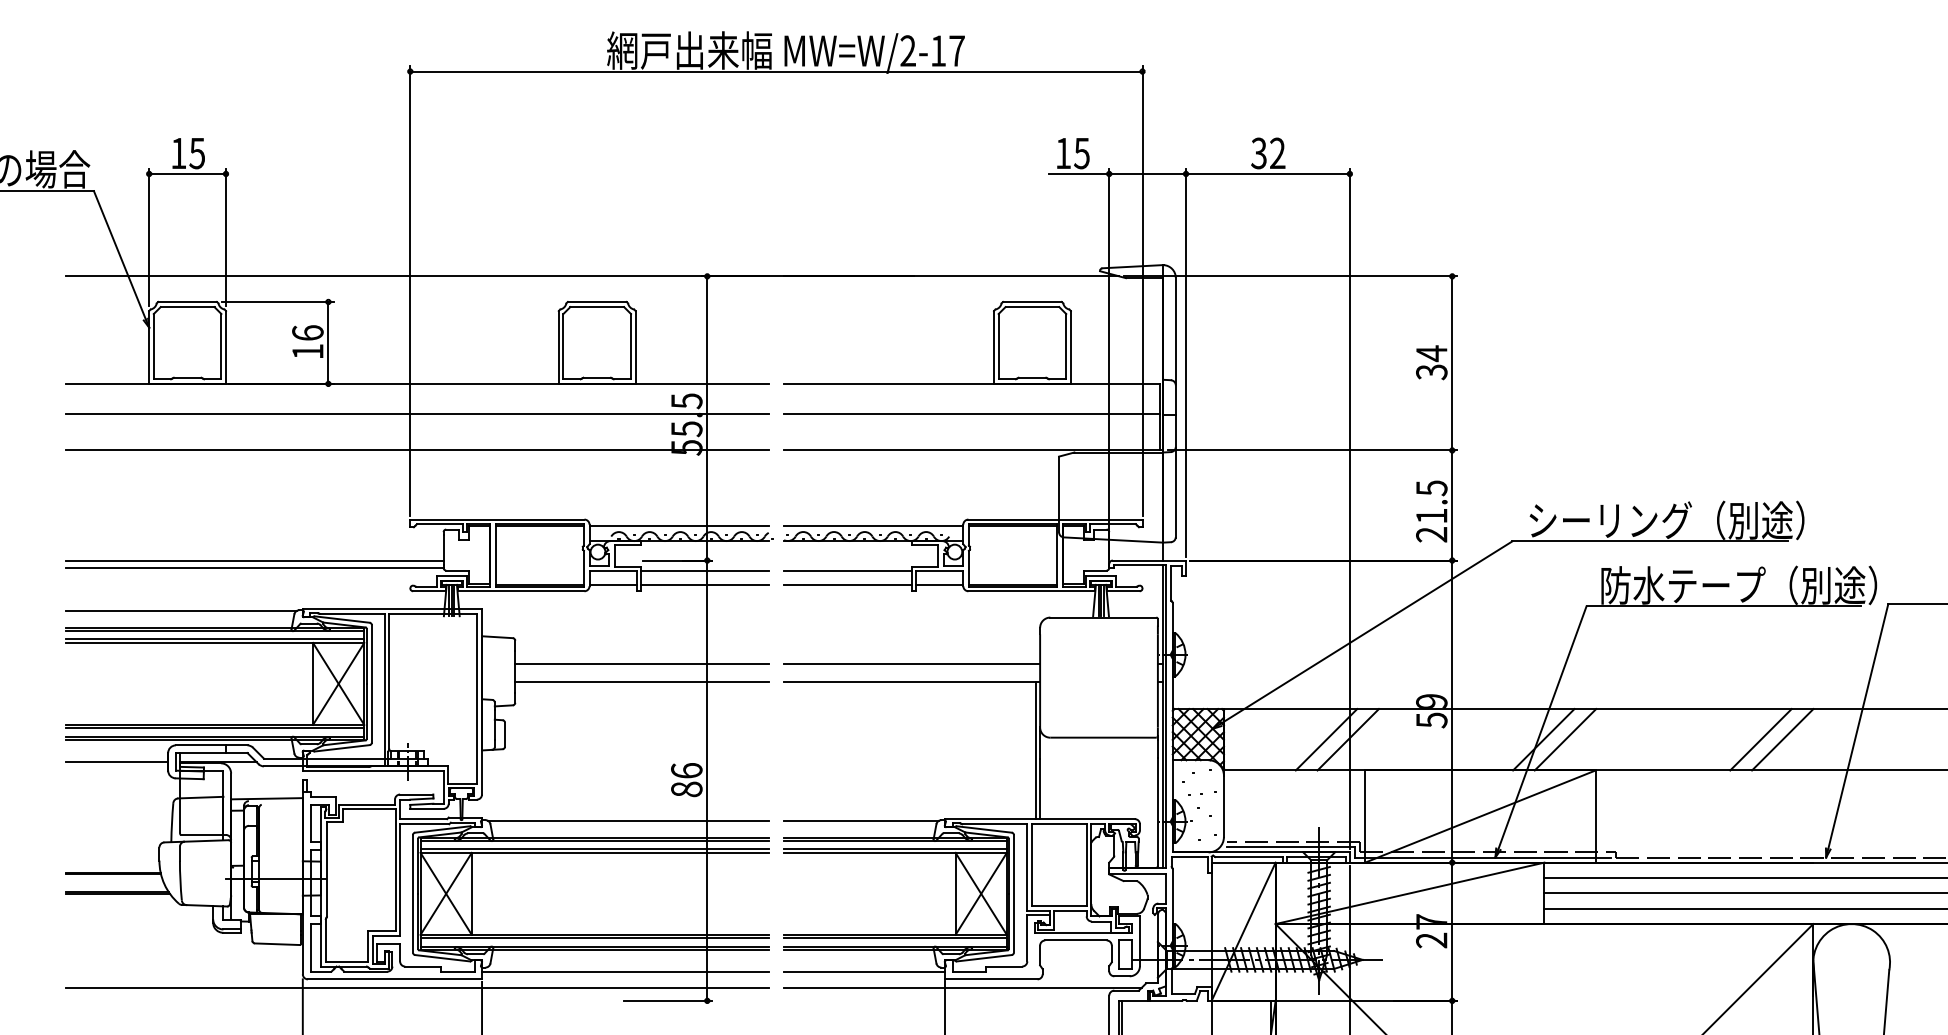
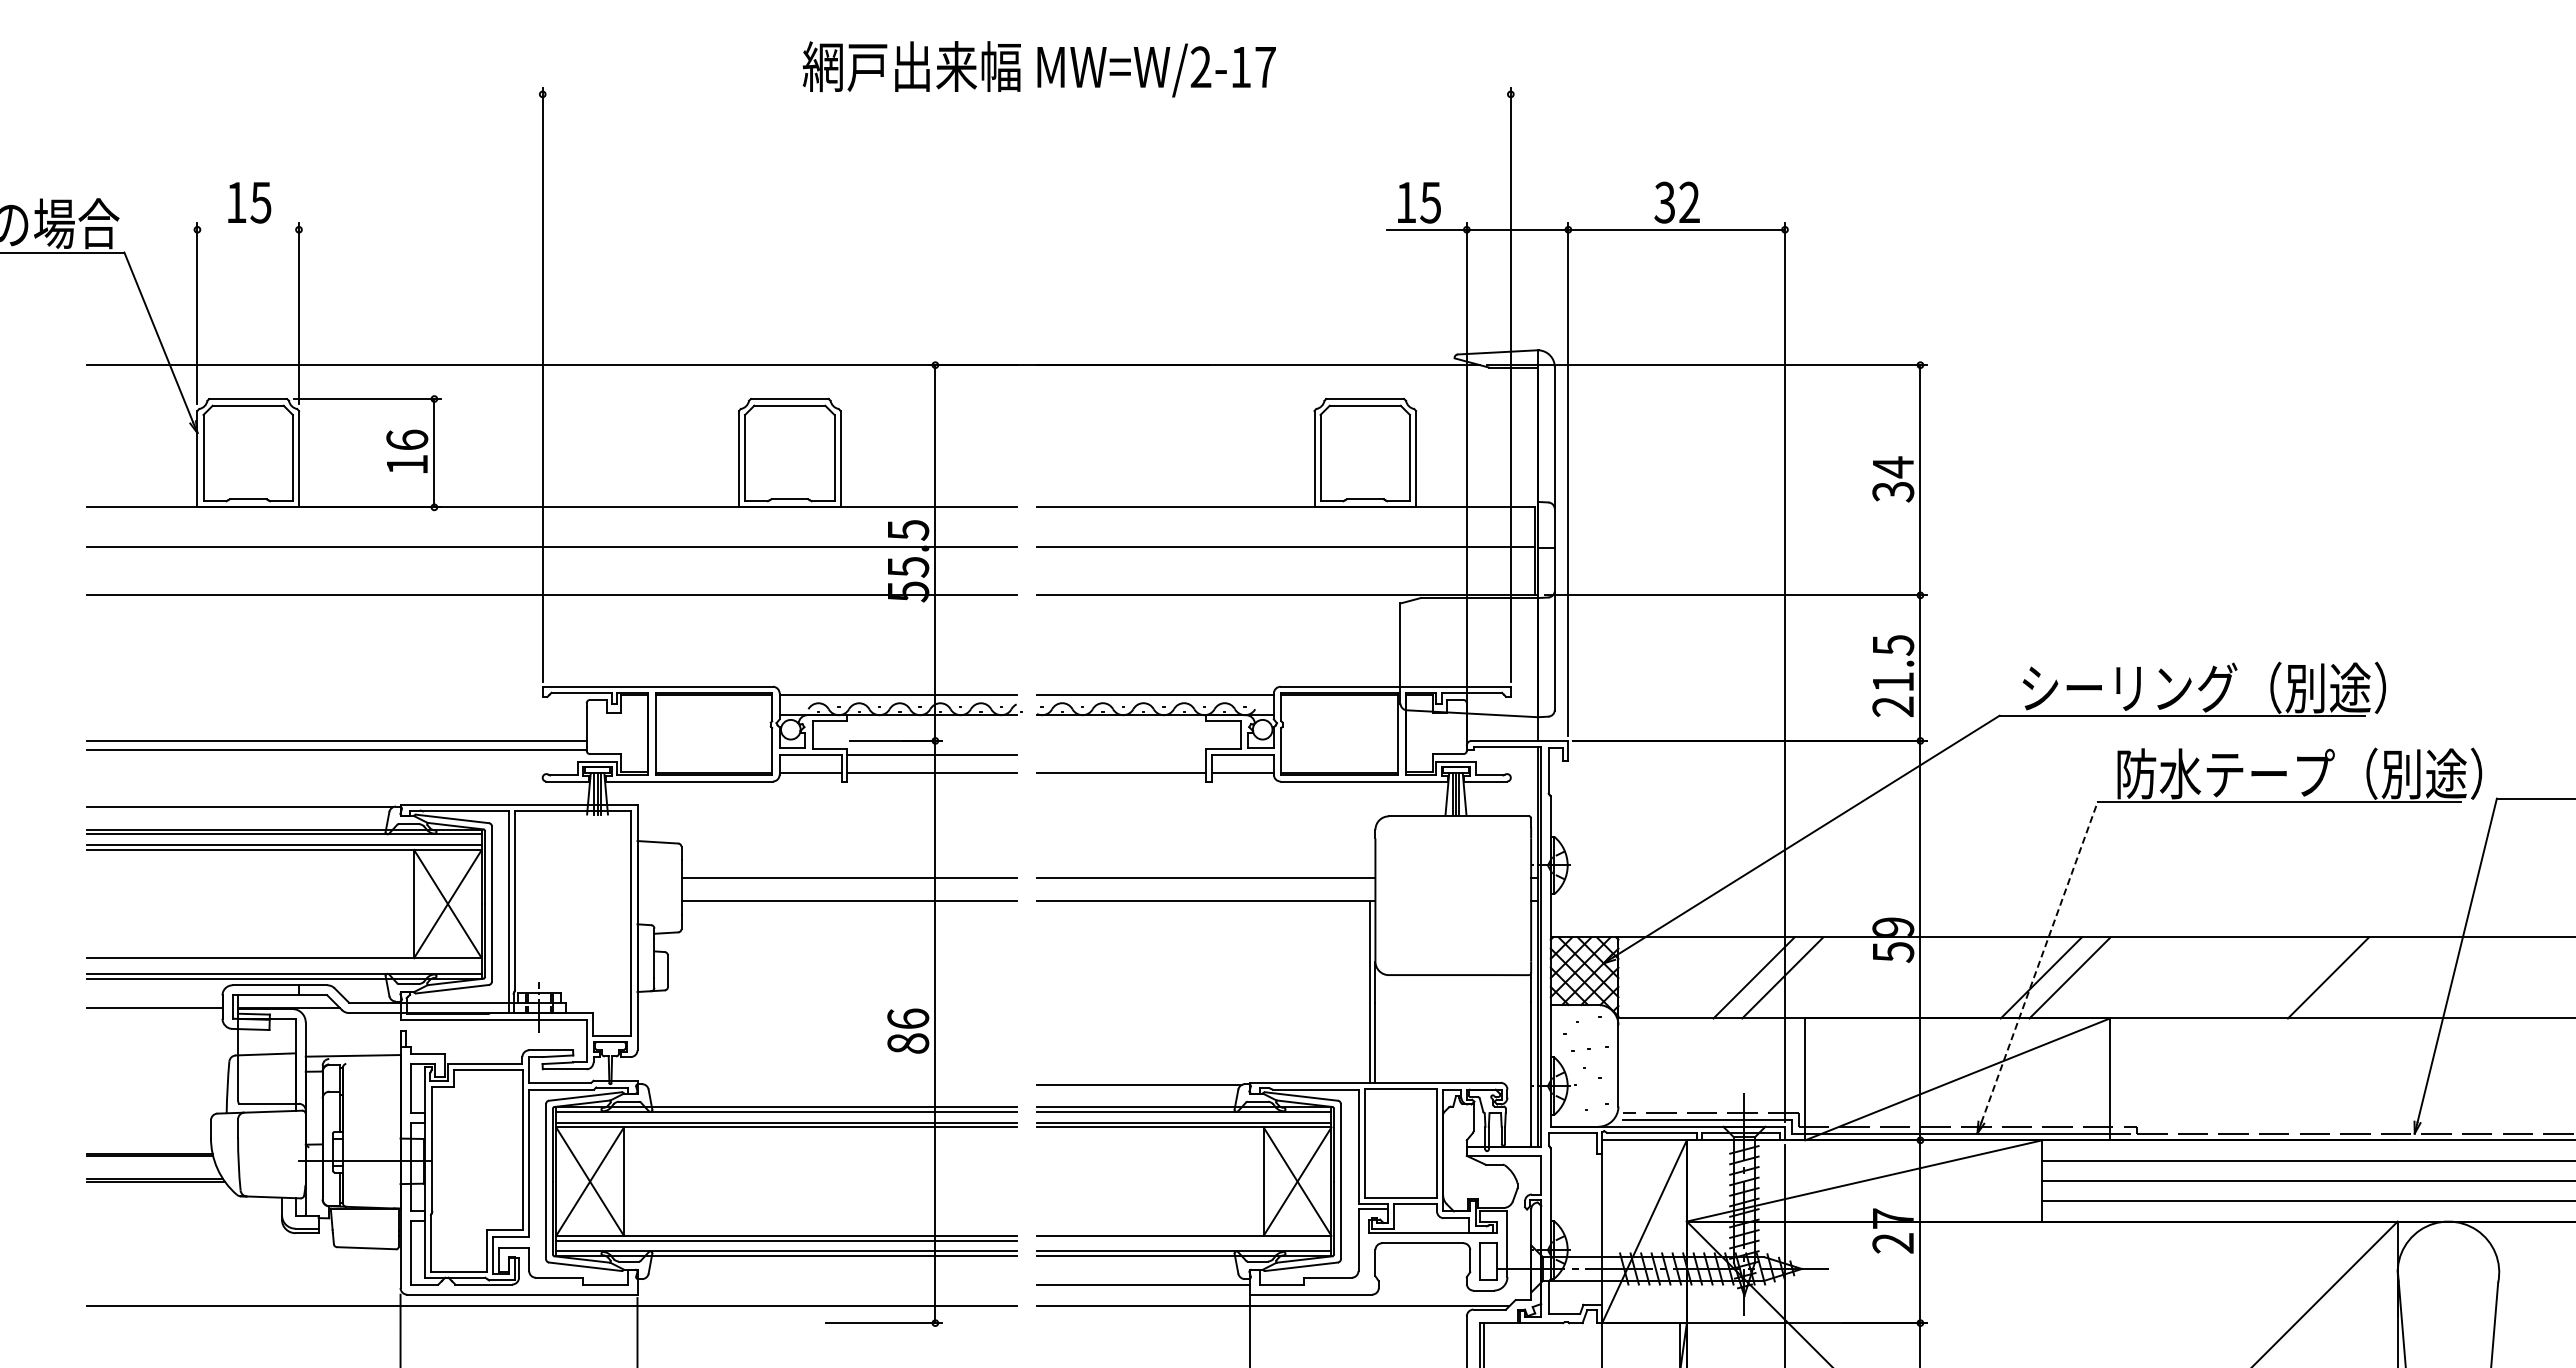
line: (776, 71) -> (1026, 94), removed
line: (187, 173) -> (248, 229), removed
line: (848, 571) -> (1121, 755), removed
line: (215, 728) -> (284, 962), removed
line: (1542, 728) -> (2039, 962), solid -> dashed
line: (1782, 739) -> (2356, 977), removed
line: (627, 820) -> (830, 1084), removed
line: (894, 938) -> (1183, 1240), removed
line: (624, 972) -> (826, 1285), removed

